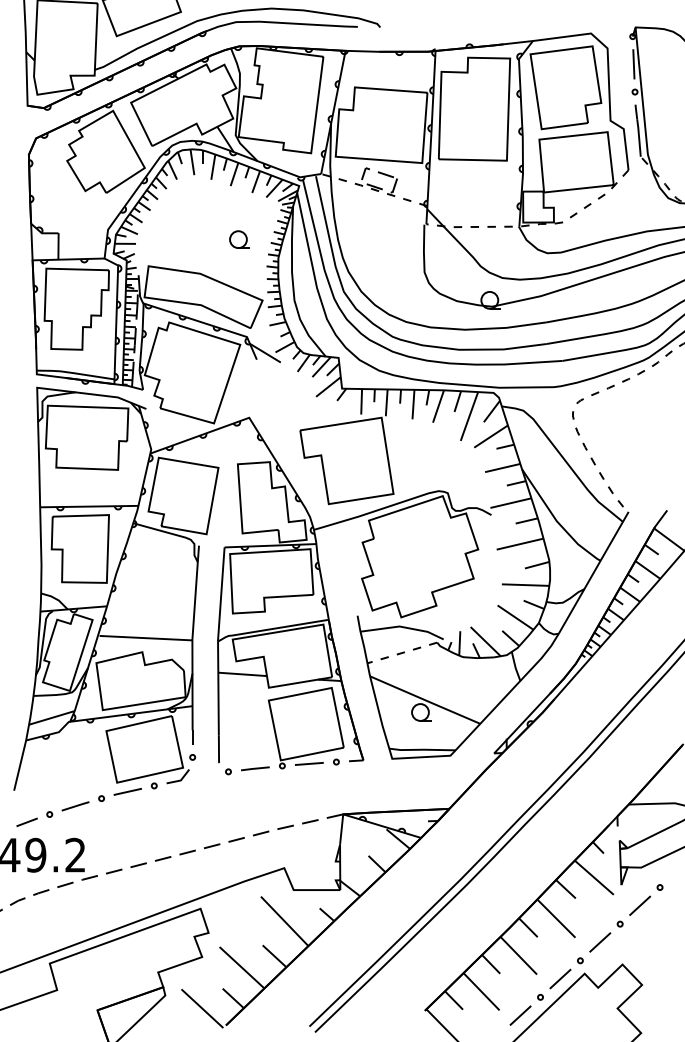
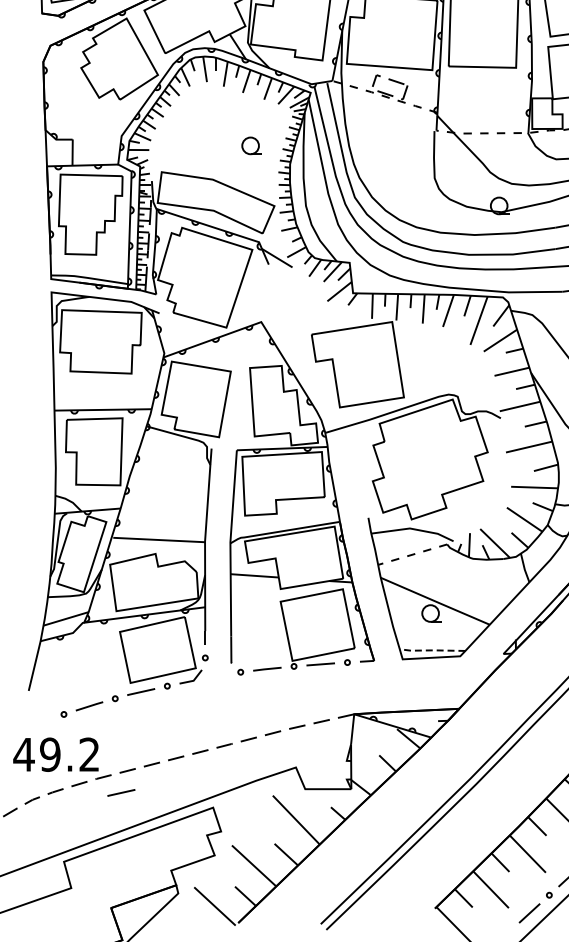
line: (422, 749) -> (432, 650), solid -> dashed
line: (26, 821) -> (40, 721), removed
line: (107, 893) -> (121, 792), added

